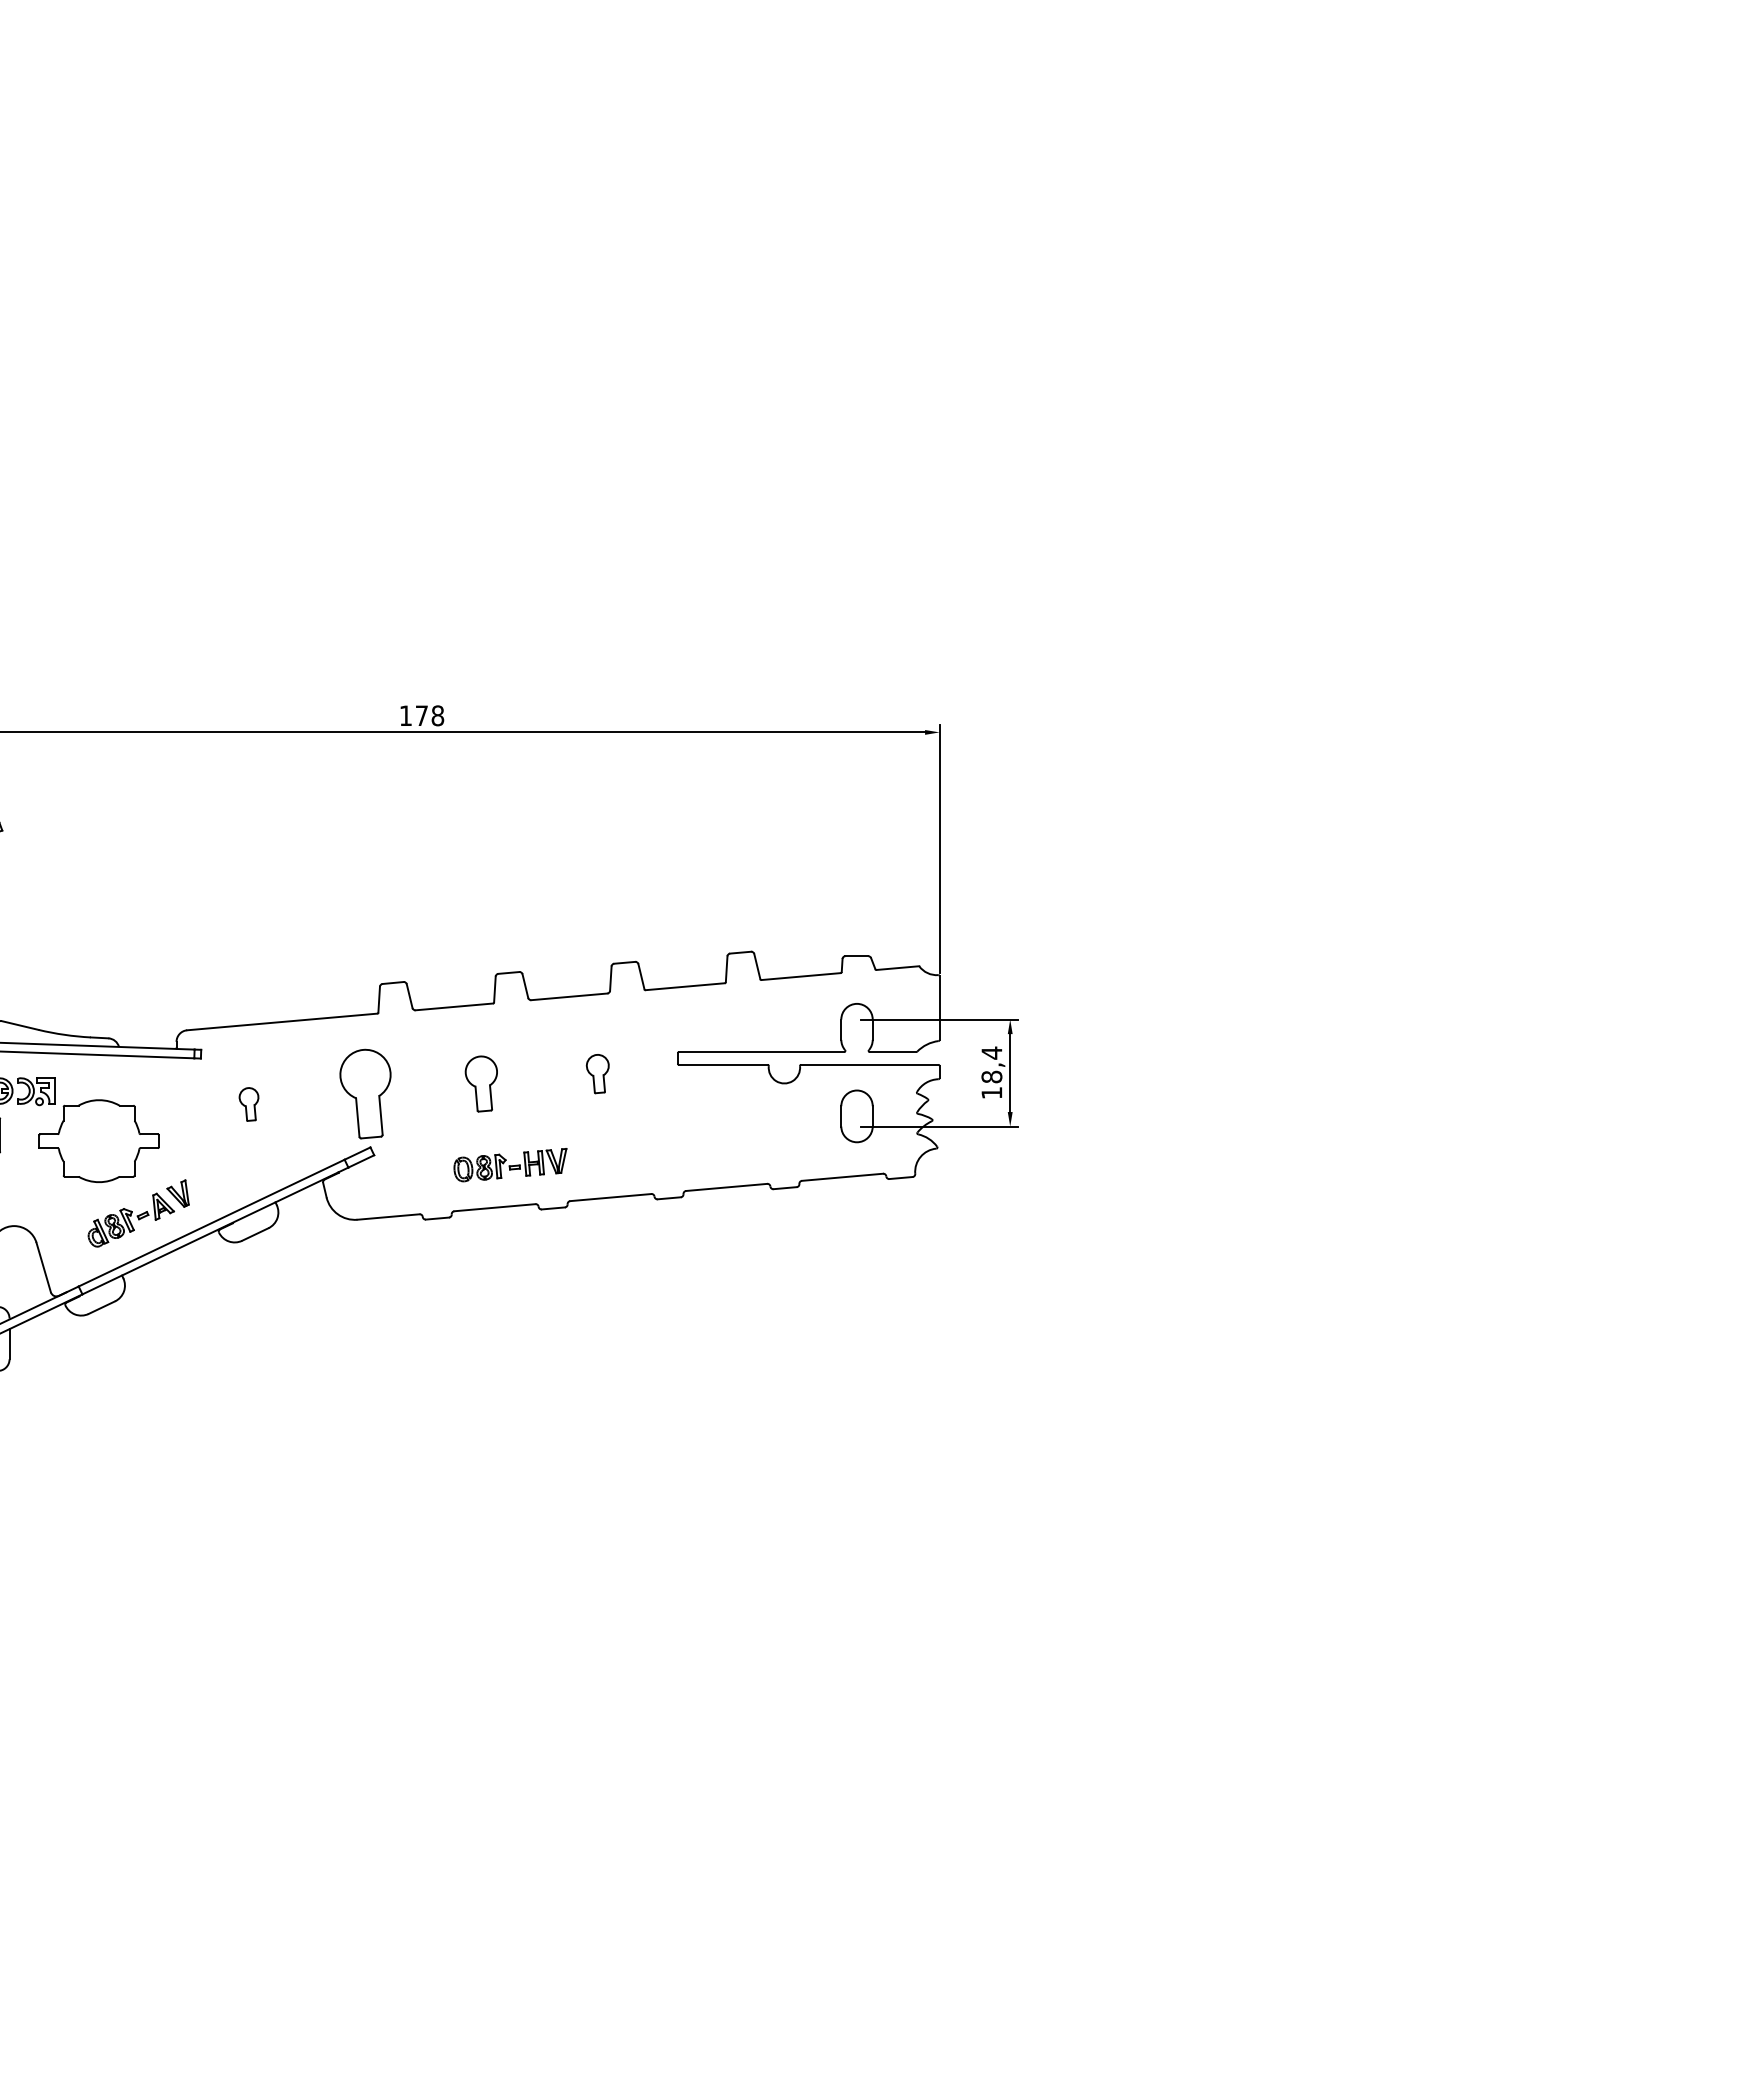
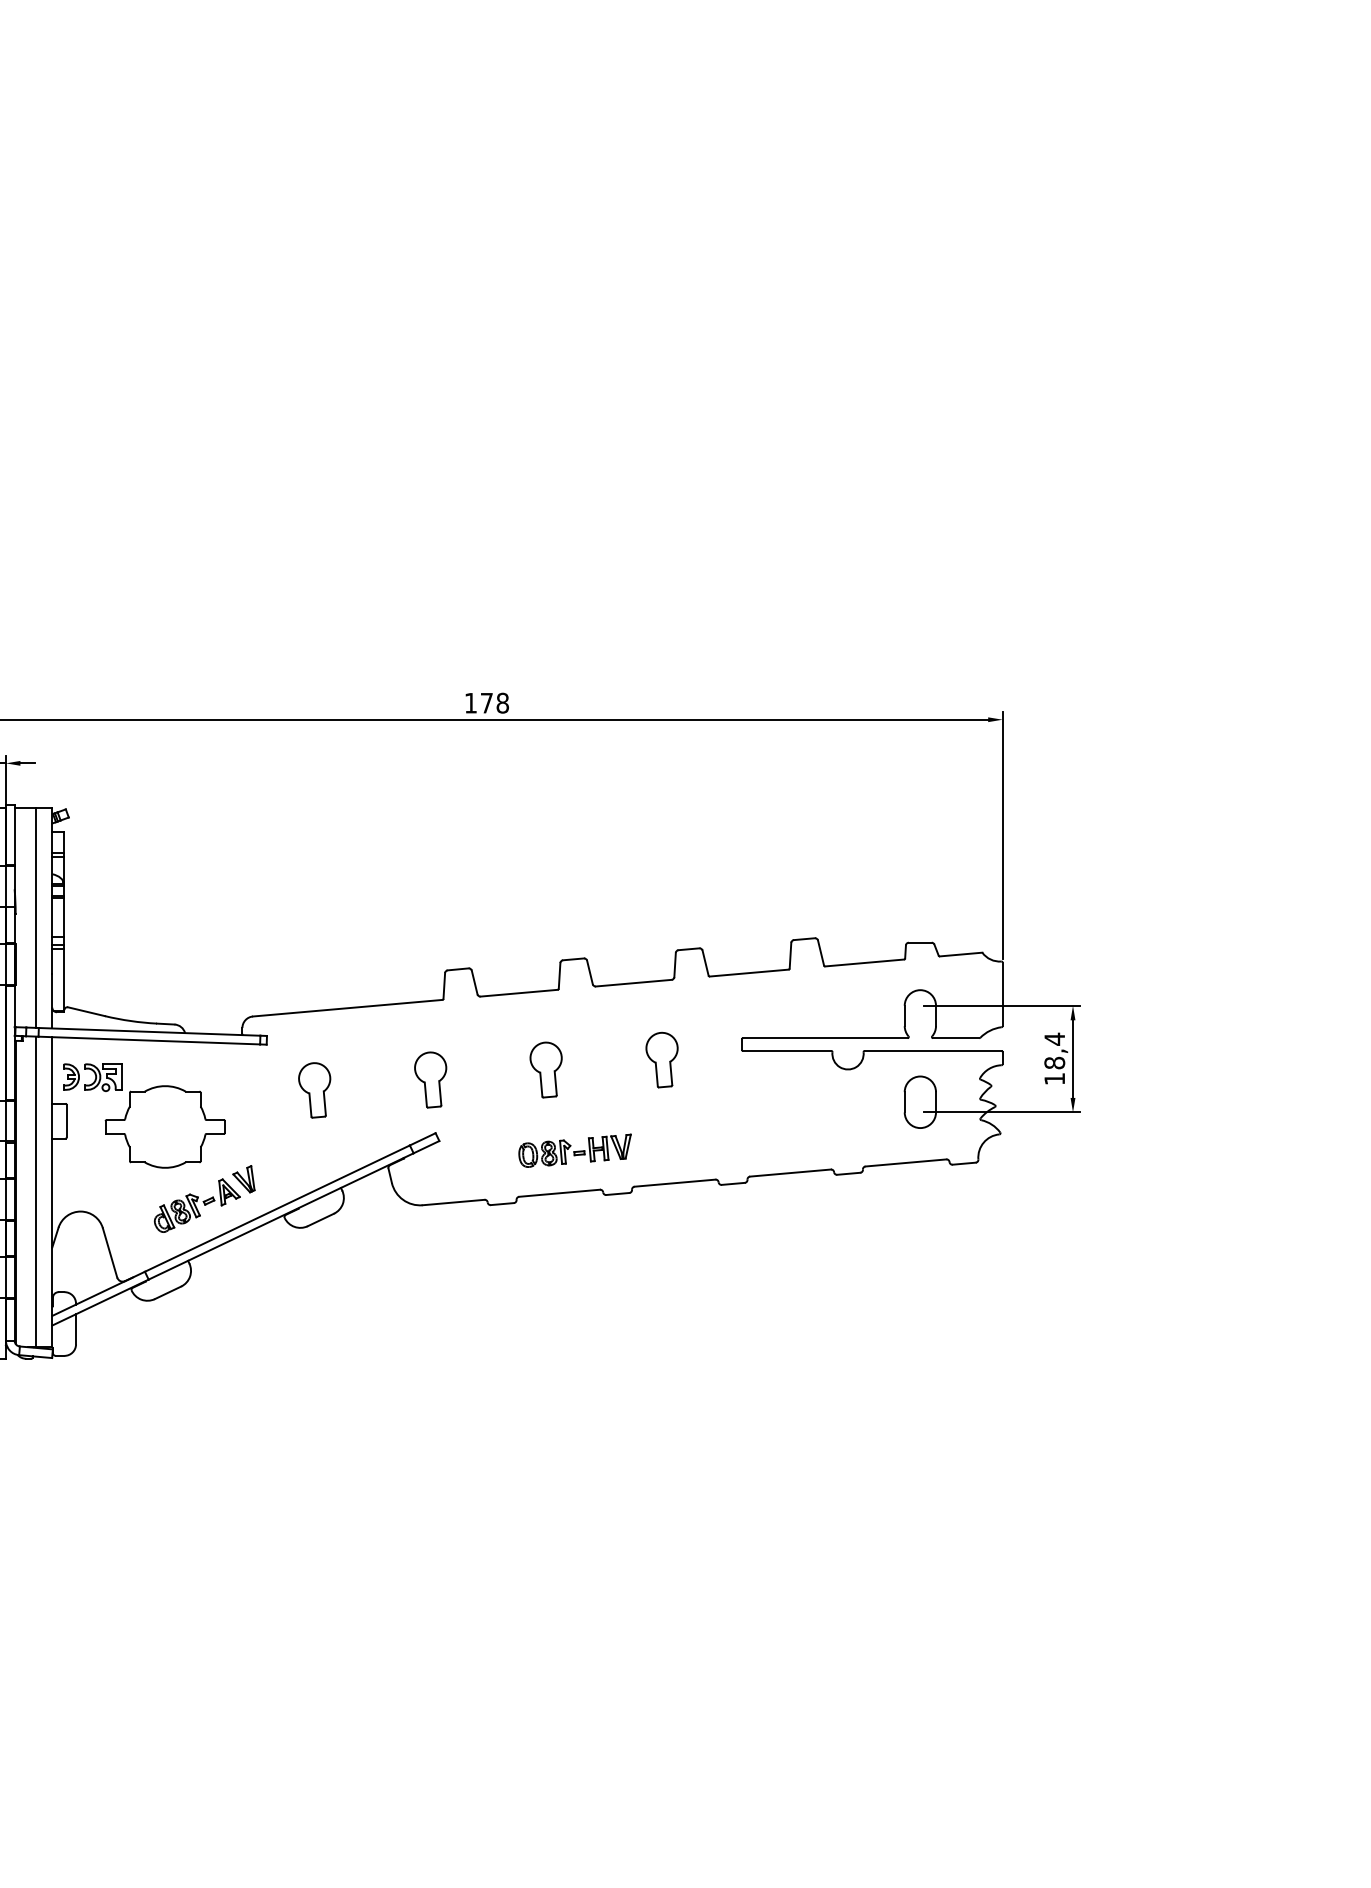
part: (597, 1073) -> (661, 1059), size x1.43
part: (365, 1093) -> (430, 1079), size x0.62
part: (248, 1104) -> (314, 1090), size x1.67

